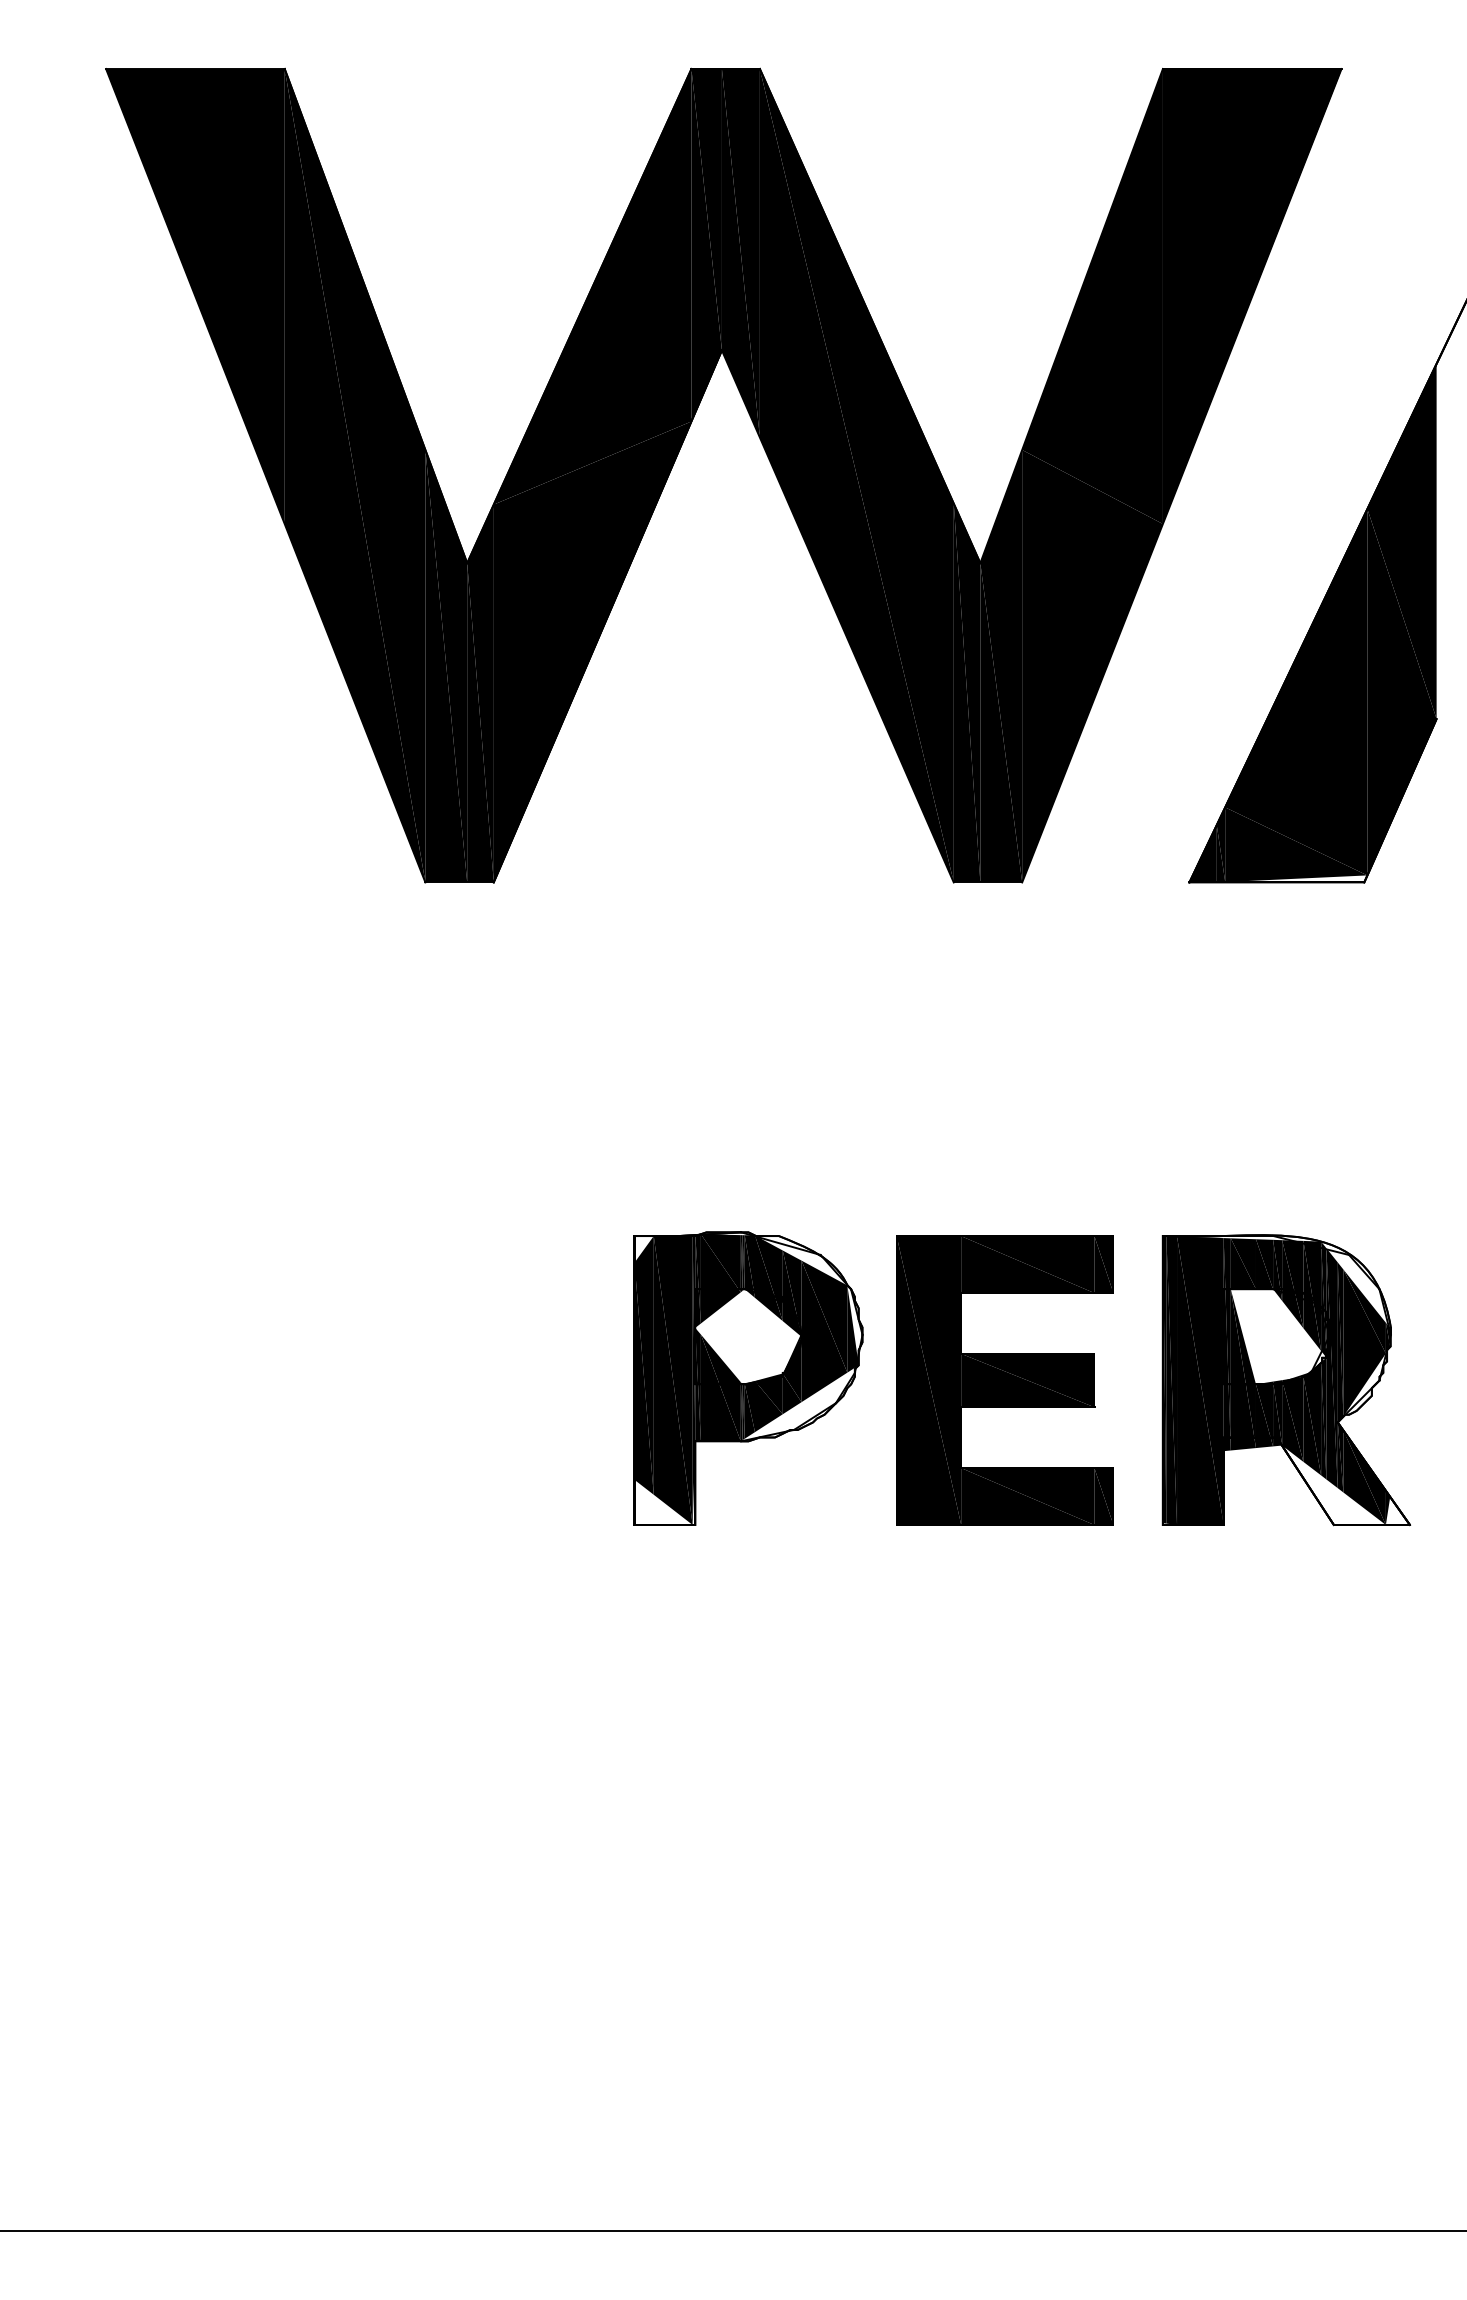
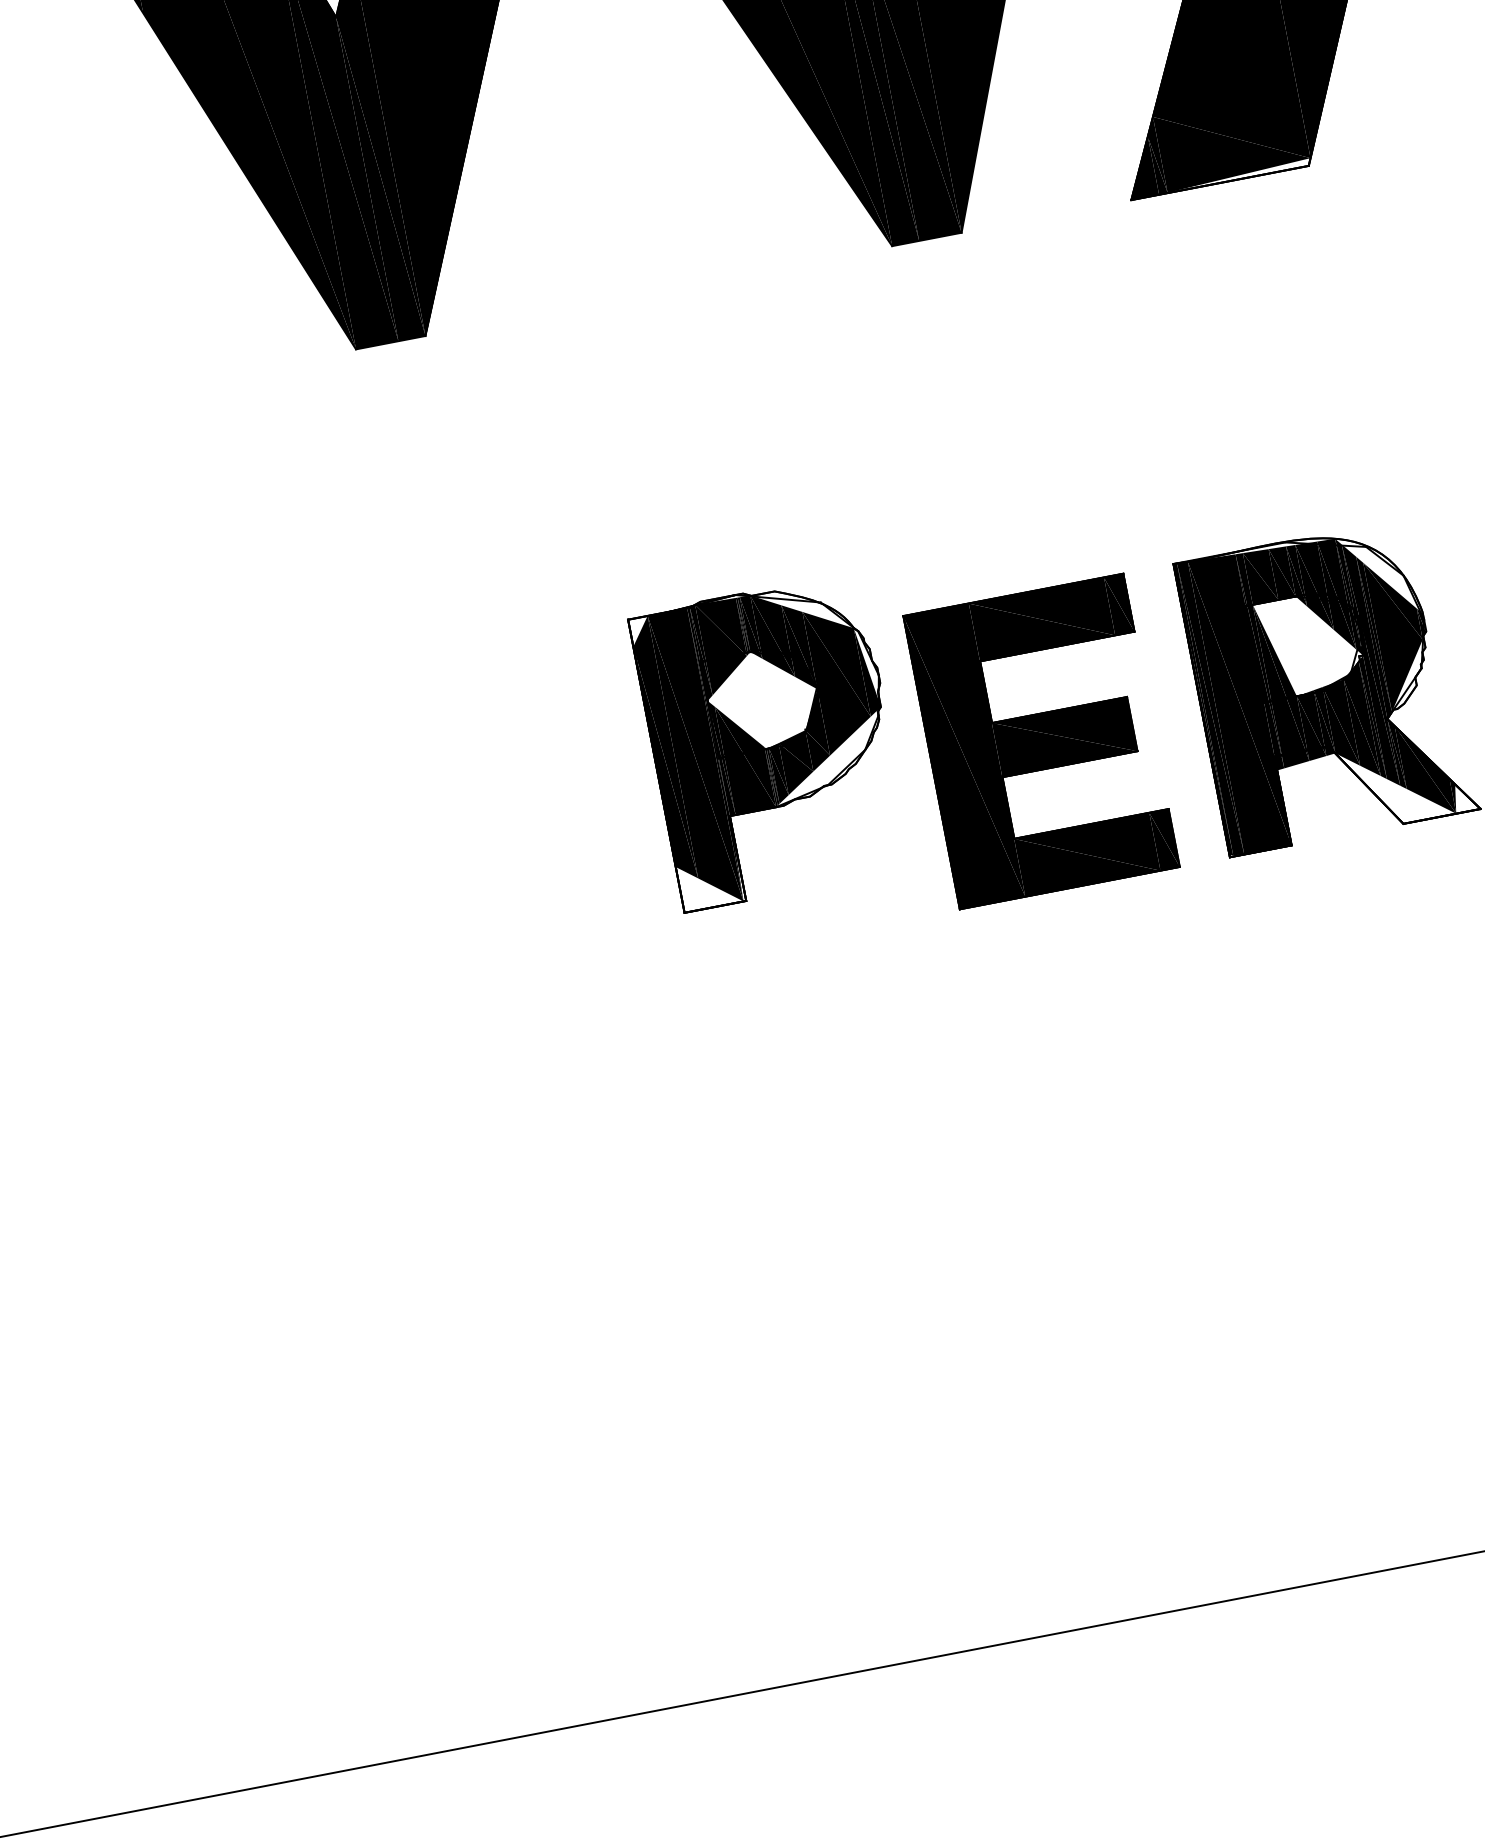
part: (748, 1378) -> (771, 741), moved

